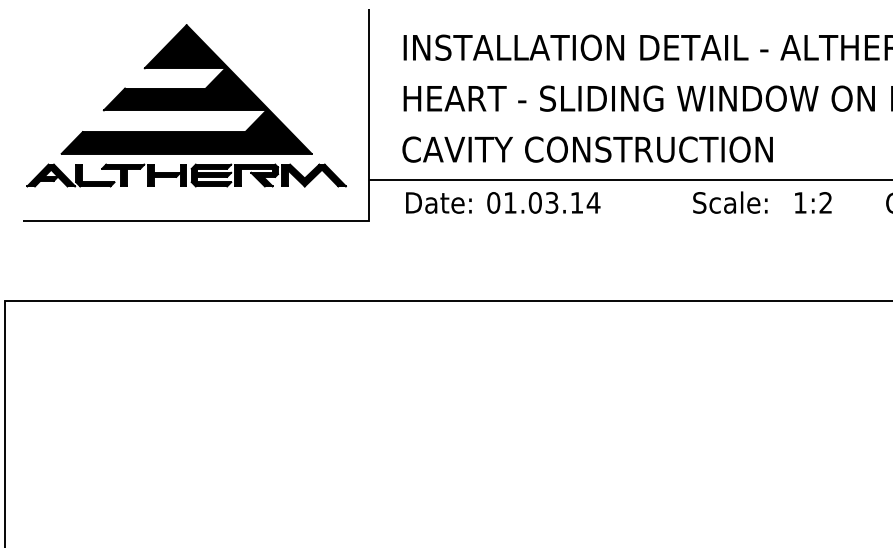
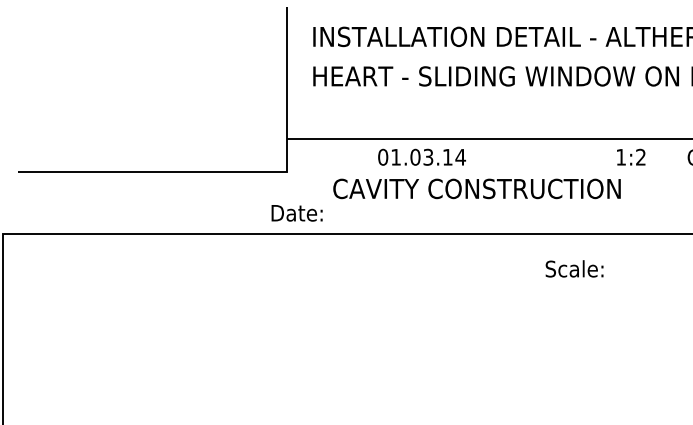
part: (186, 105) -> (144, 81), removed
text: (587, 149) -> (476, 188), moved
text: (438, 202) -> (296, 212), moved
text: (730, 202) -> (574, 268), moved

